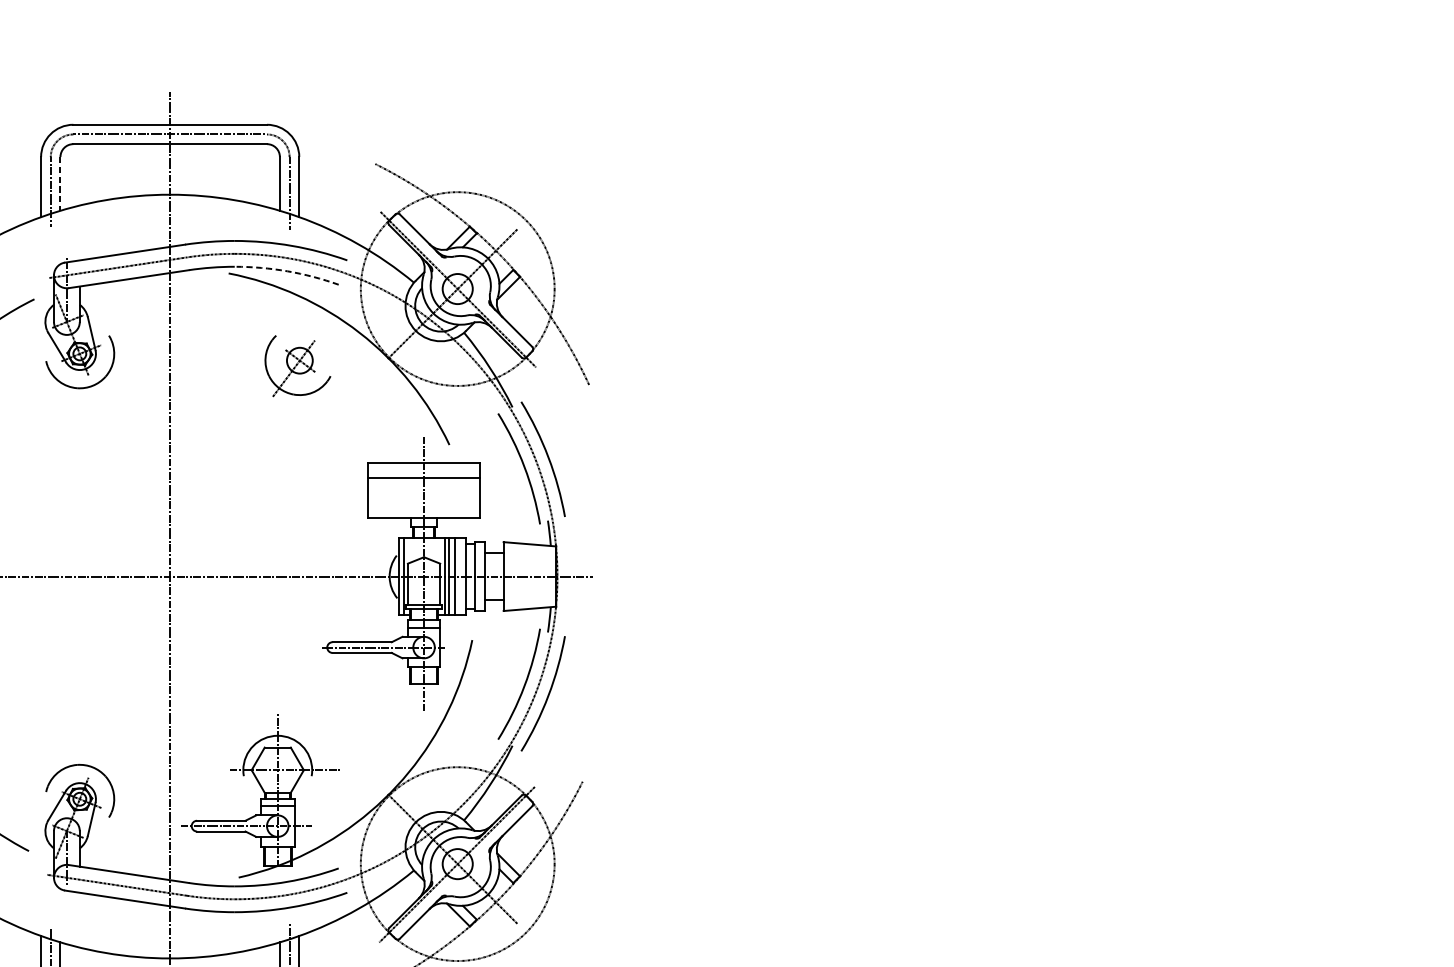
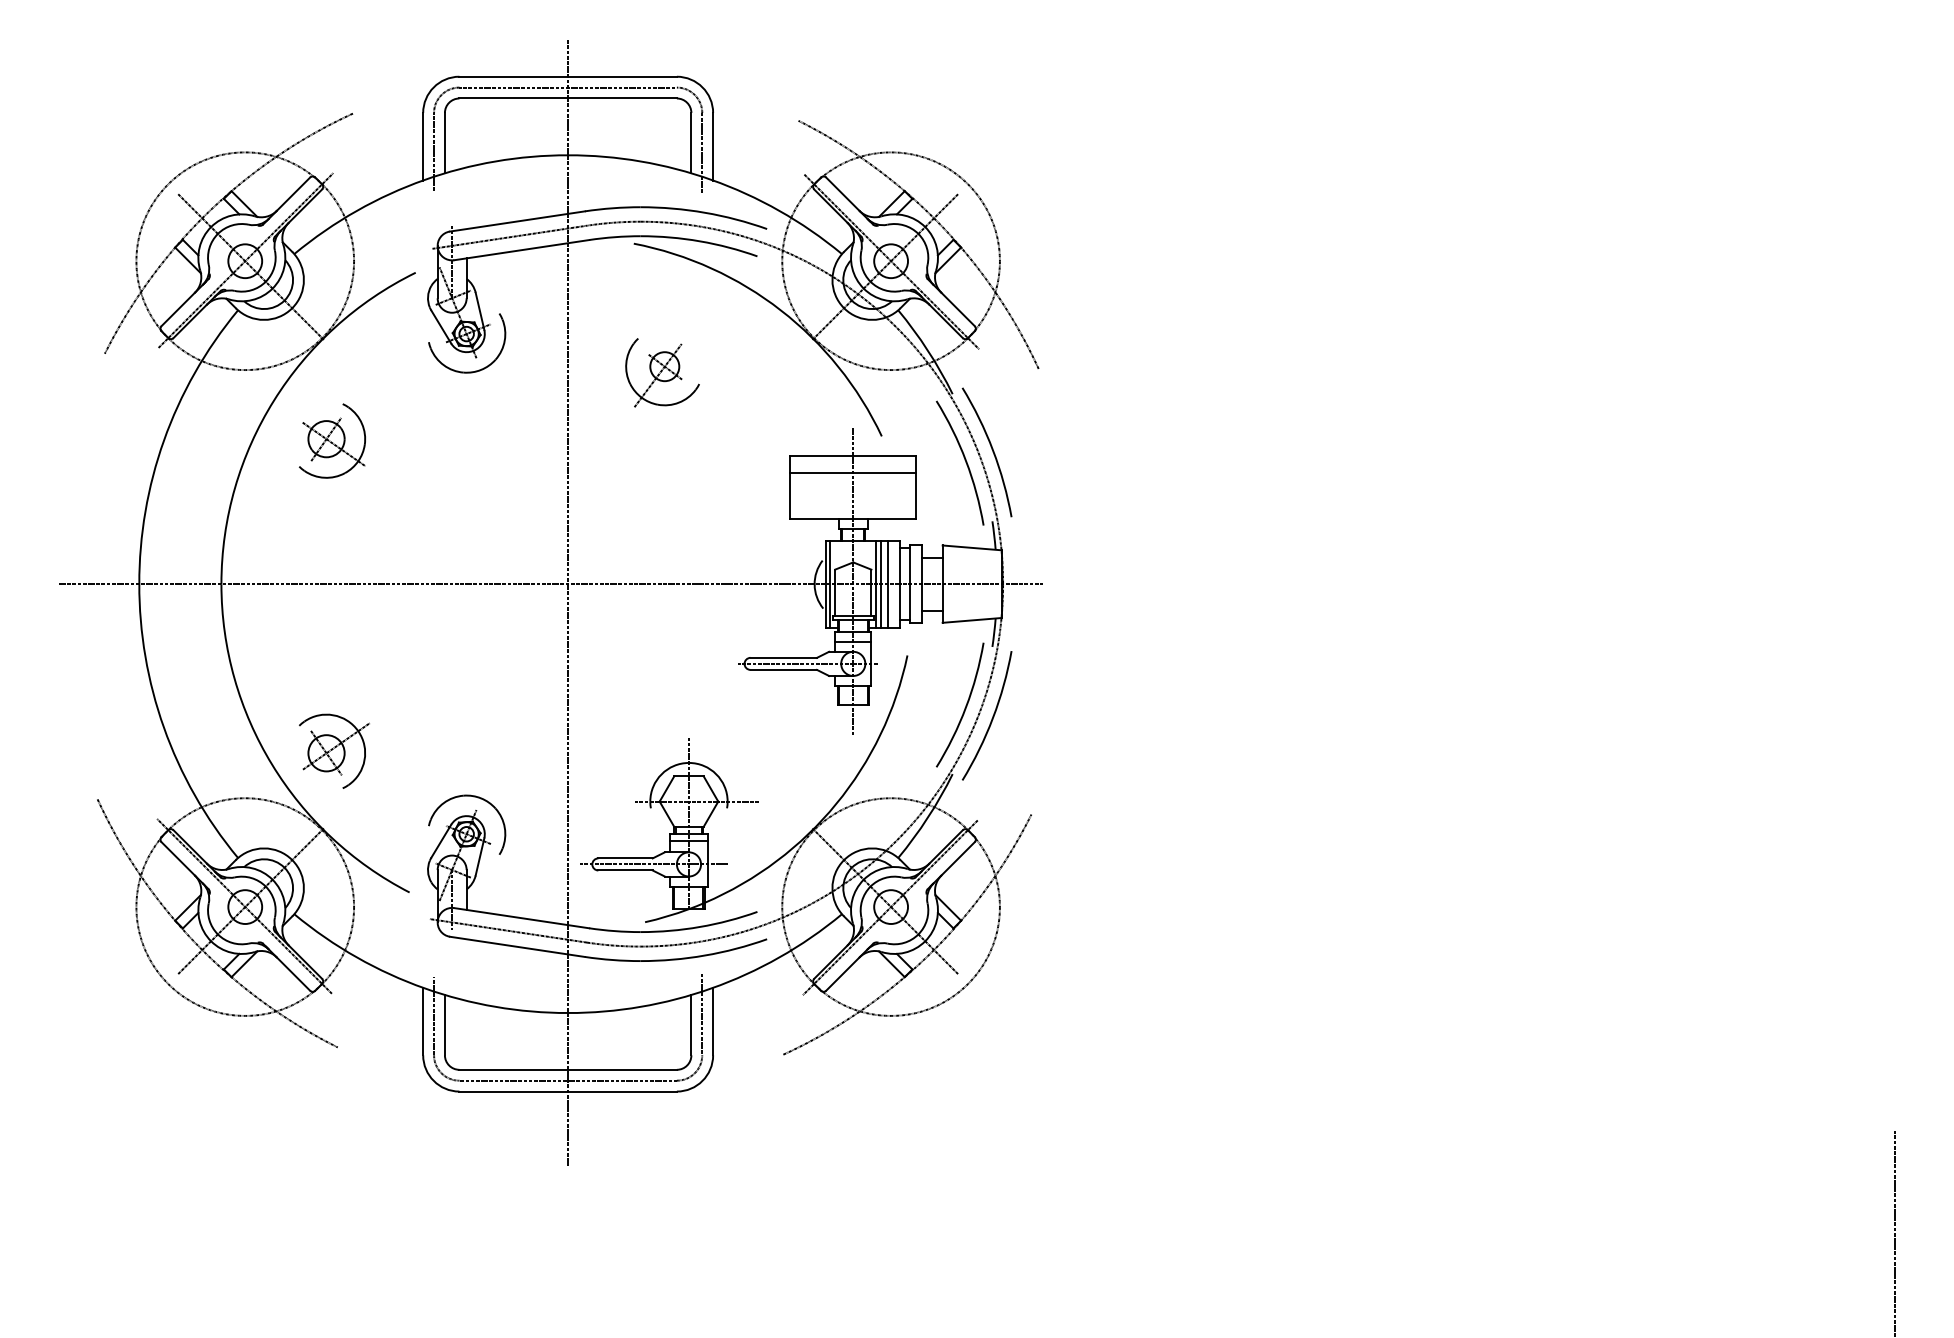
line: (60, 184) -> (444, 143), dashed -> solid
arc: (287, 271) -> (699, 241), dashed -> solid
part: (297, 365) -> (662, 372), moved

